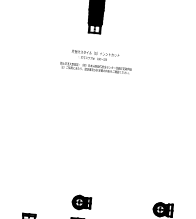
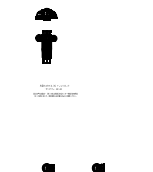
text: (96, 61) -> (55, 90), moved

